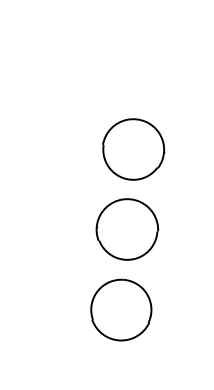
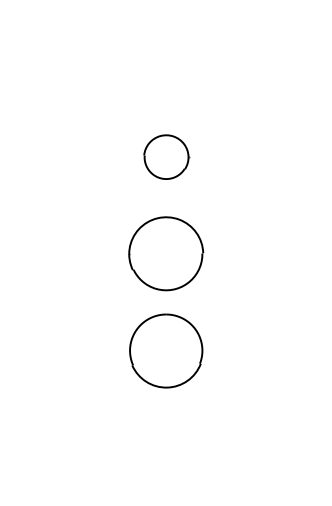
part: (133, 148) -> (166, 156), size x0.6

